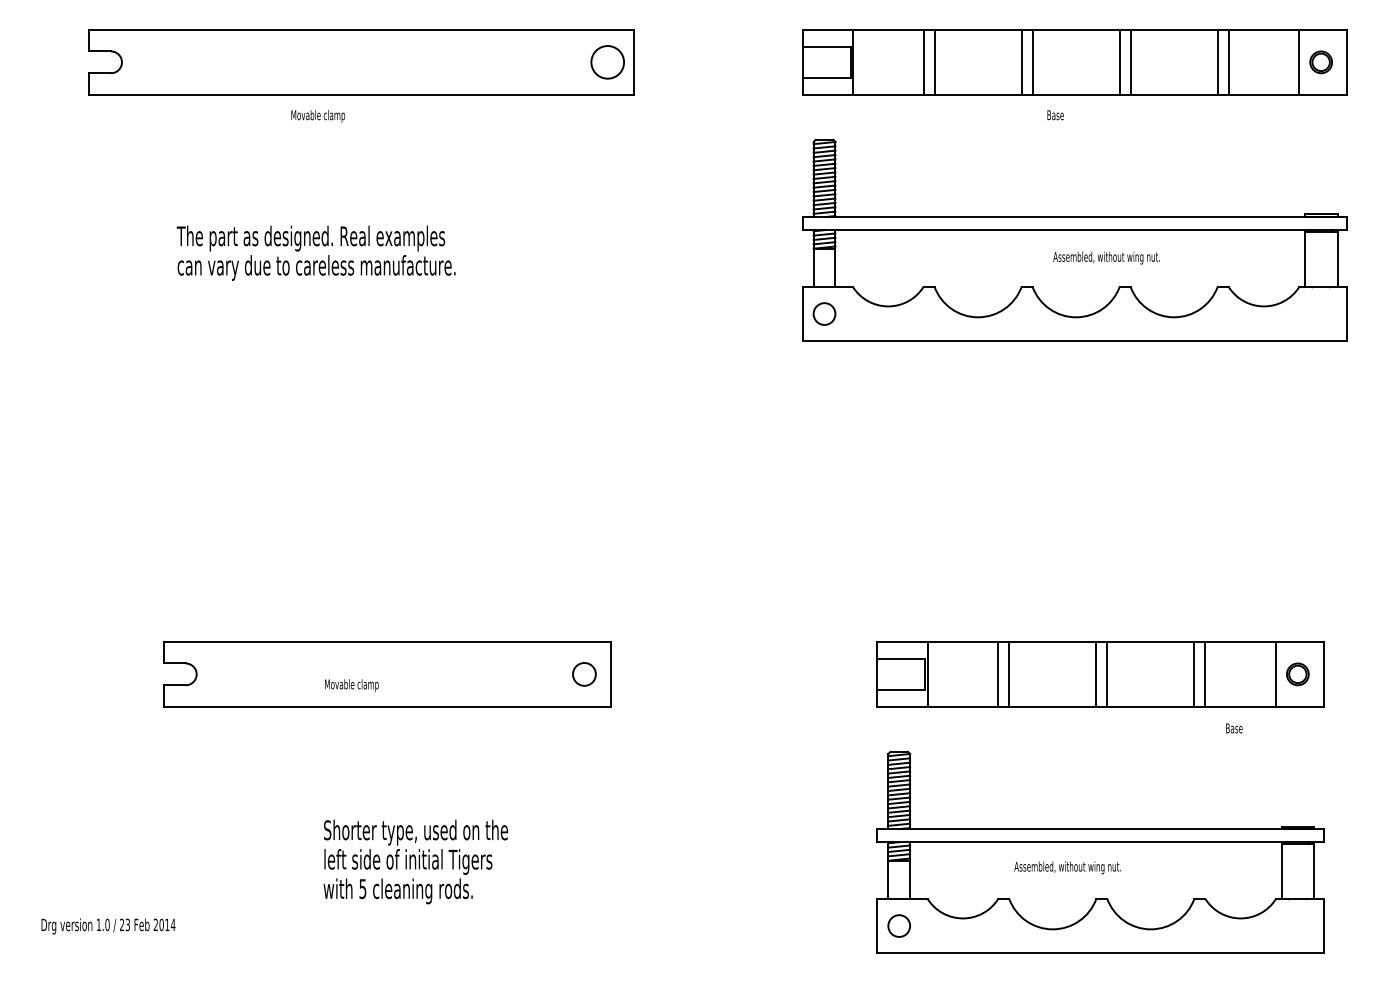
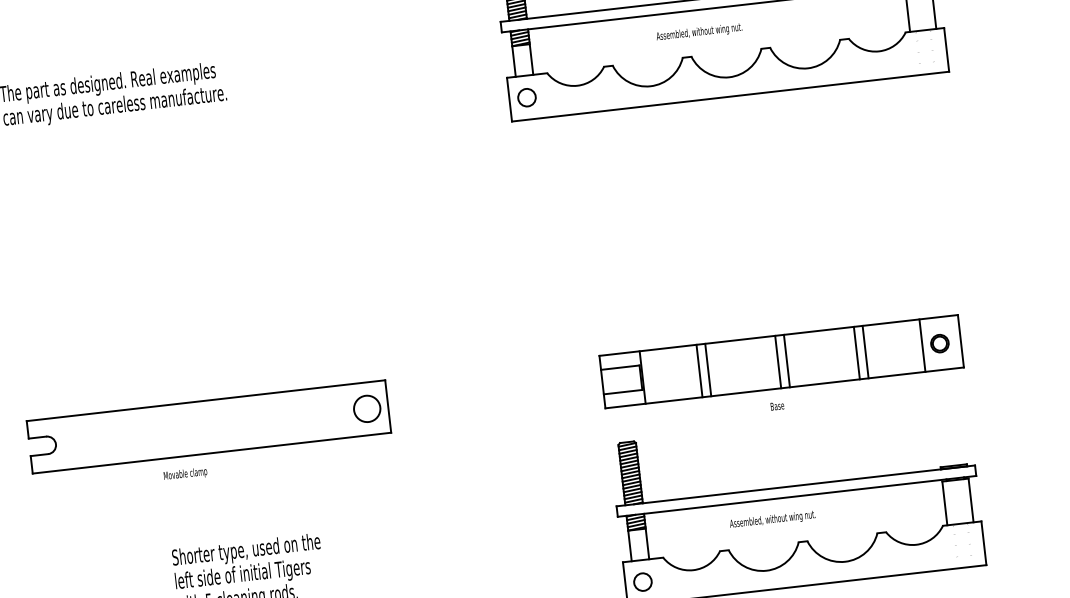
text: (1106, 257) -> (699, 32), moved
circle: (584, 674) -> (367, 408), size x1.43
text: (351, 685) -> (185, 474), moved
text: (1234, 728) -> (777, 406), moved

